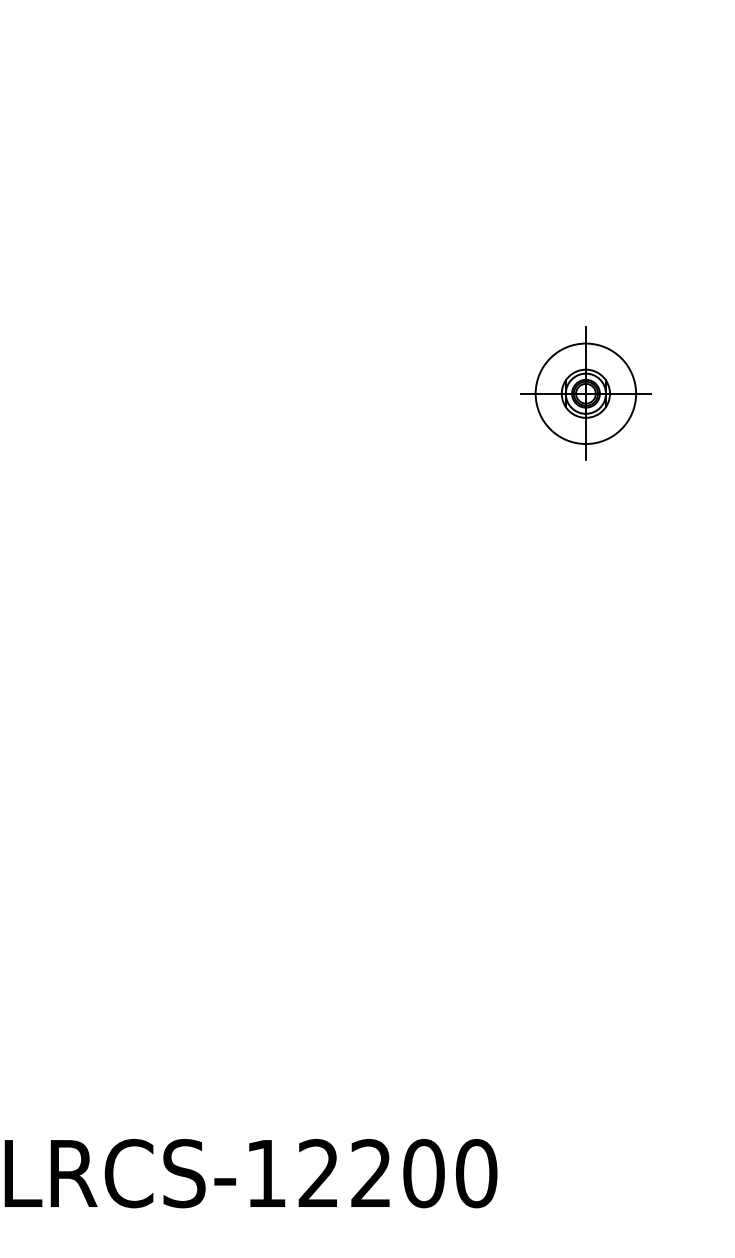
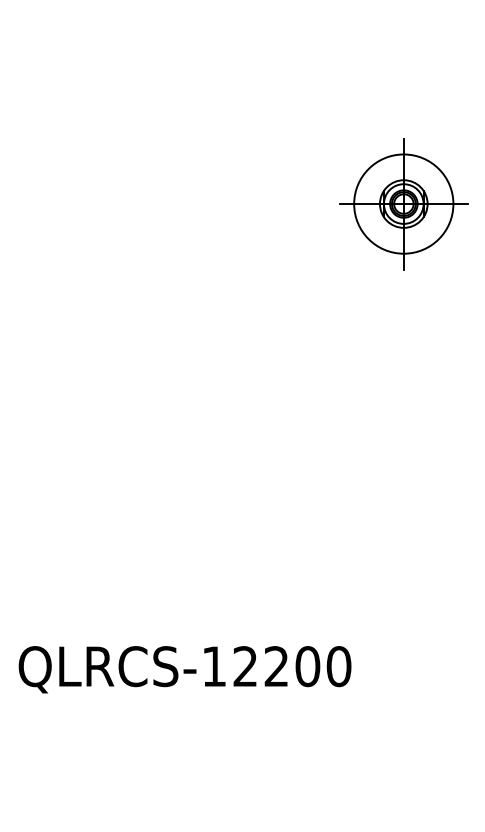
part: (585, 394) -> (403, 204), size x1.67

